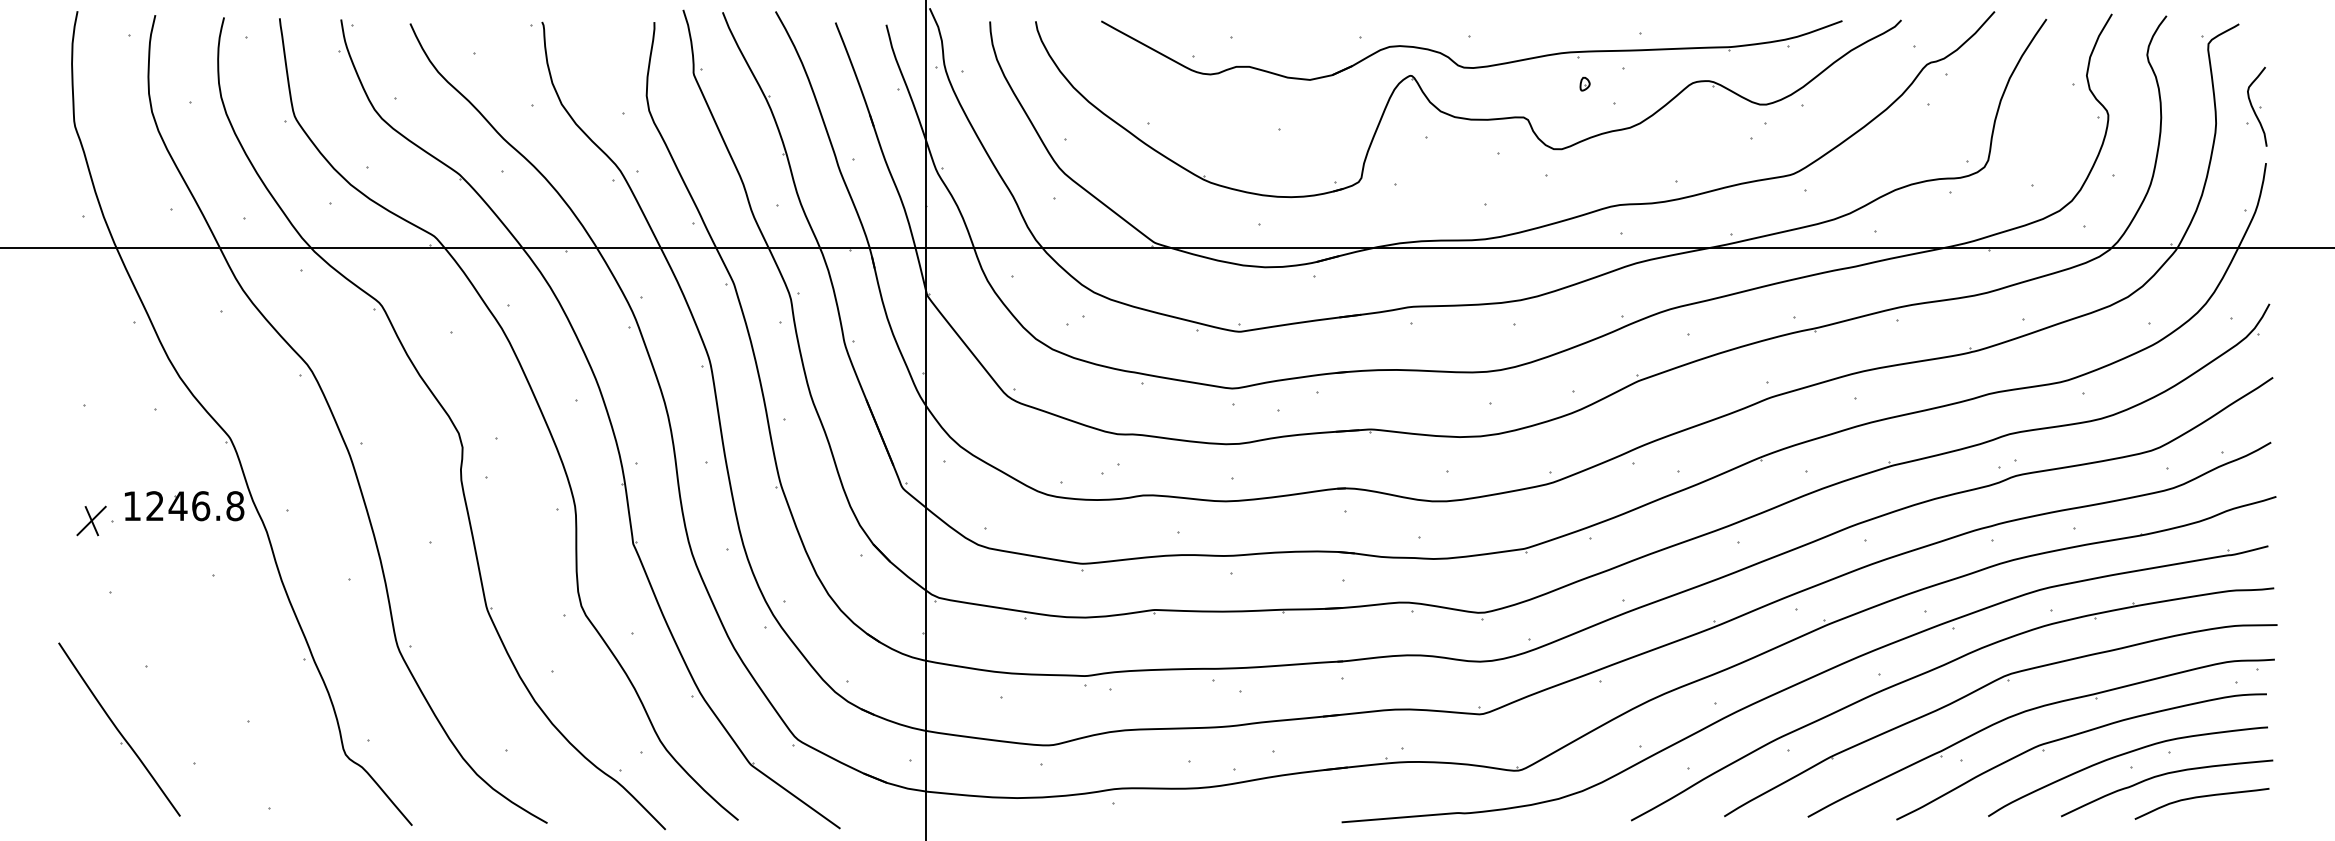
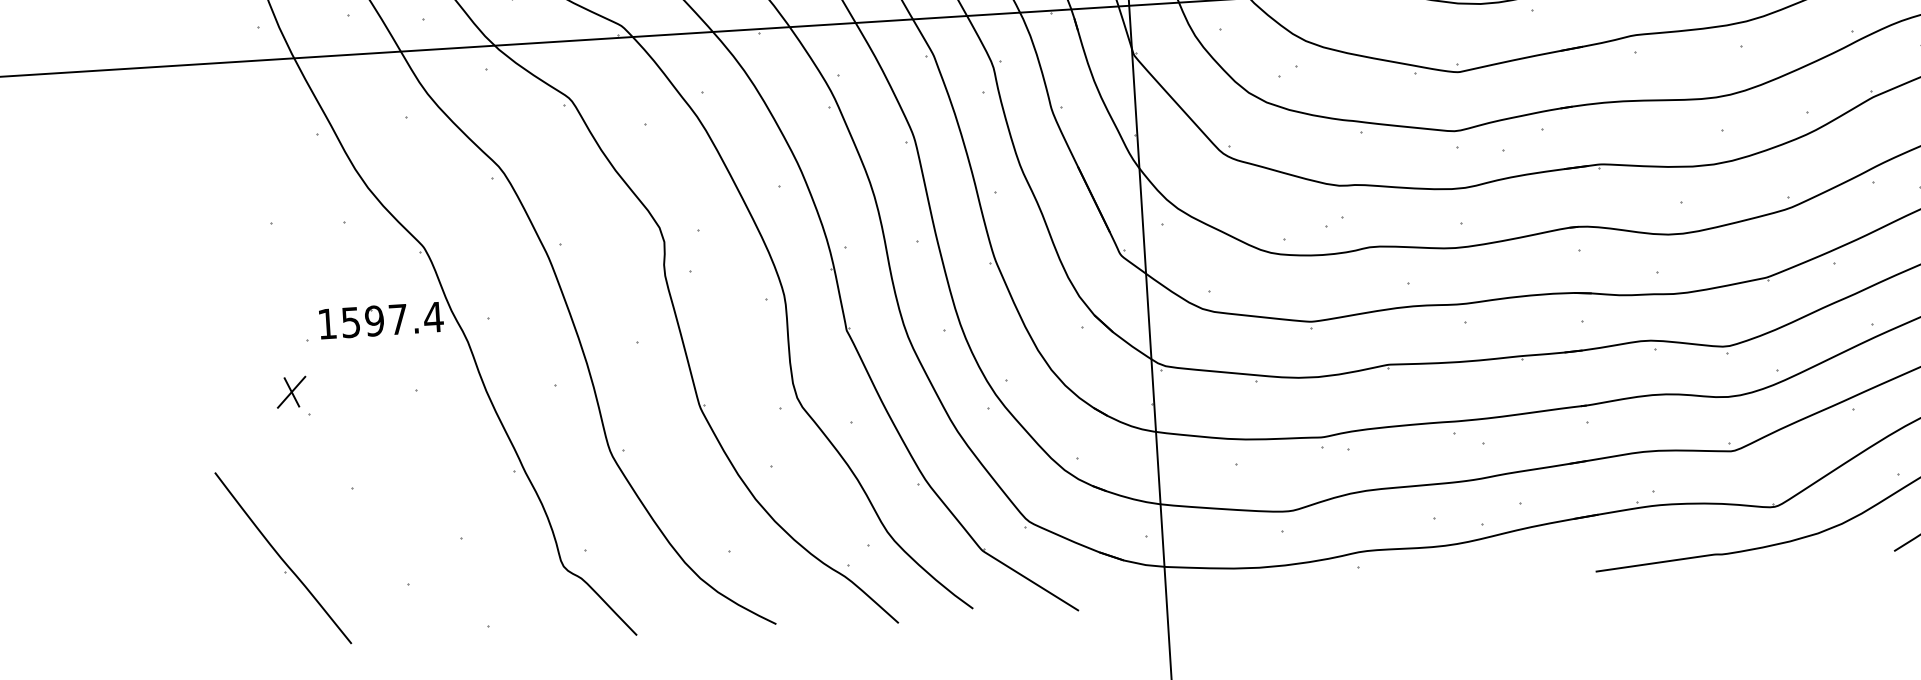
text: (195, 506) -> (392, 320), 1246.8 -> 1597.4
part: (91, 520) -> (291, 391), moved
part: (119, 729) -> (283, 558), moved

